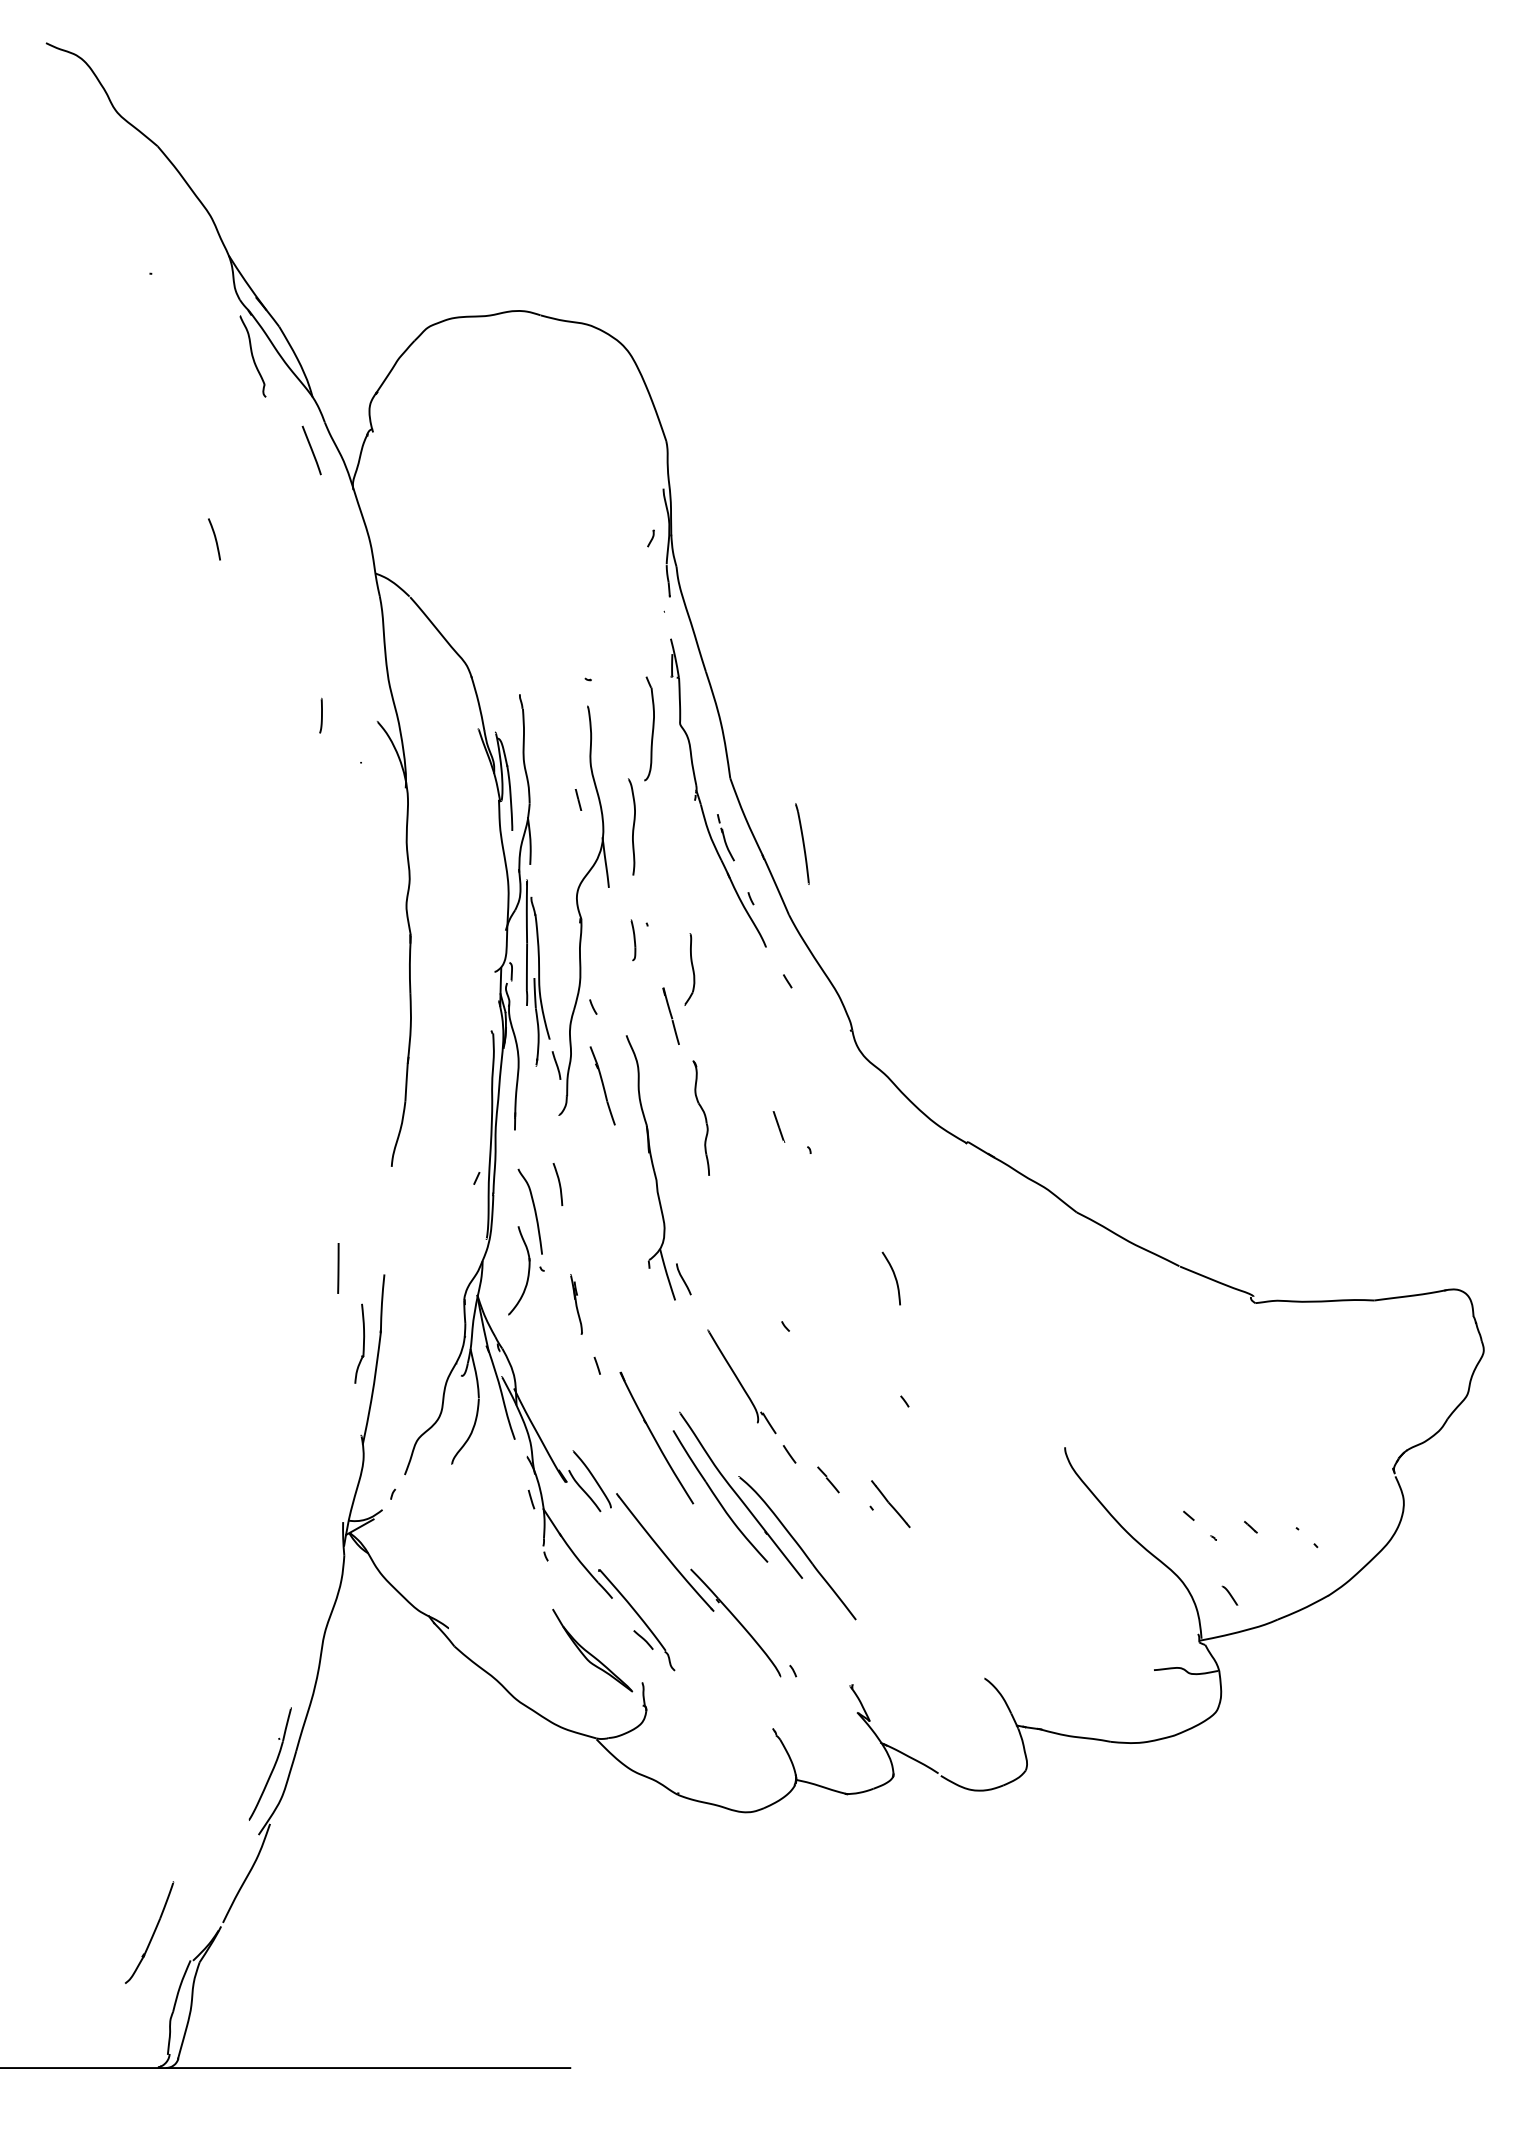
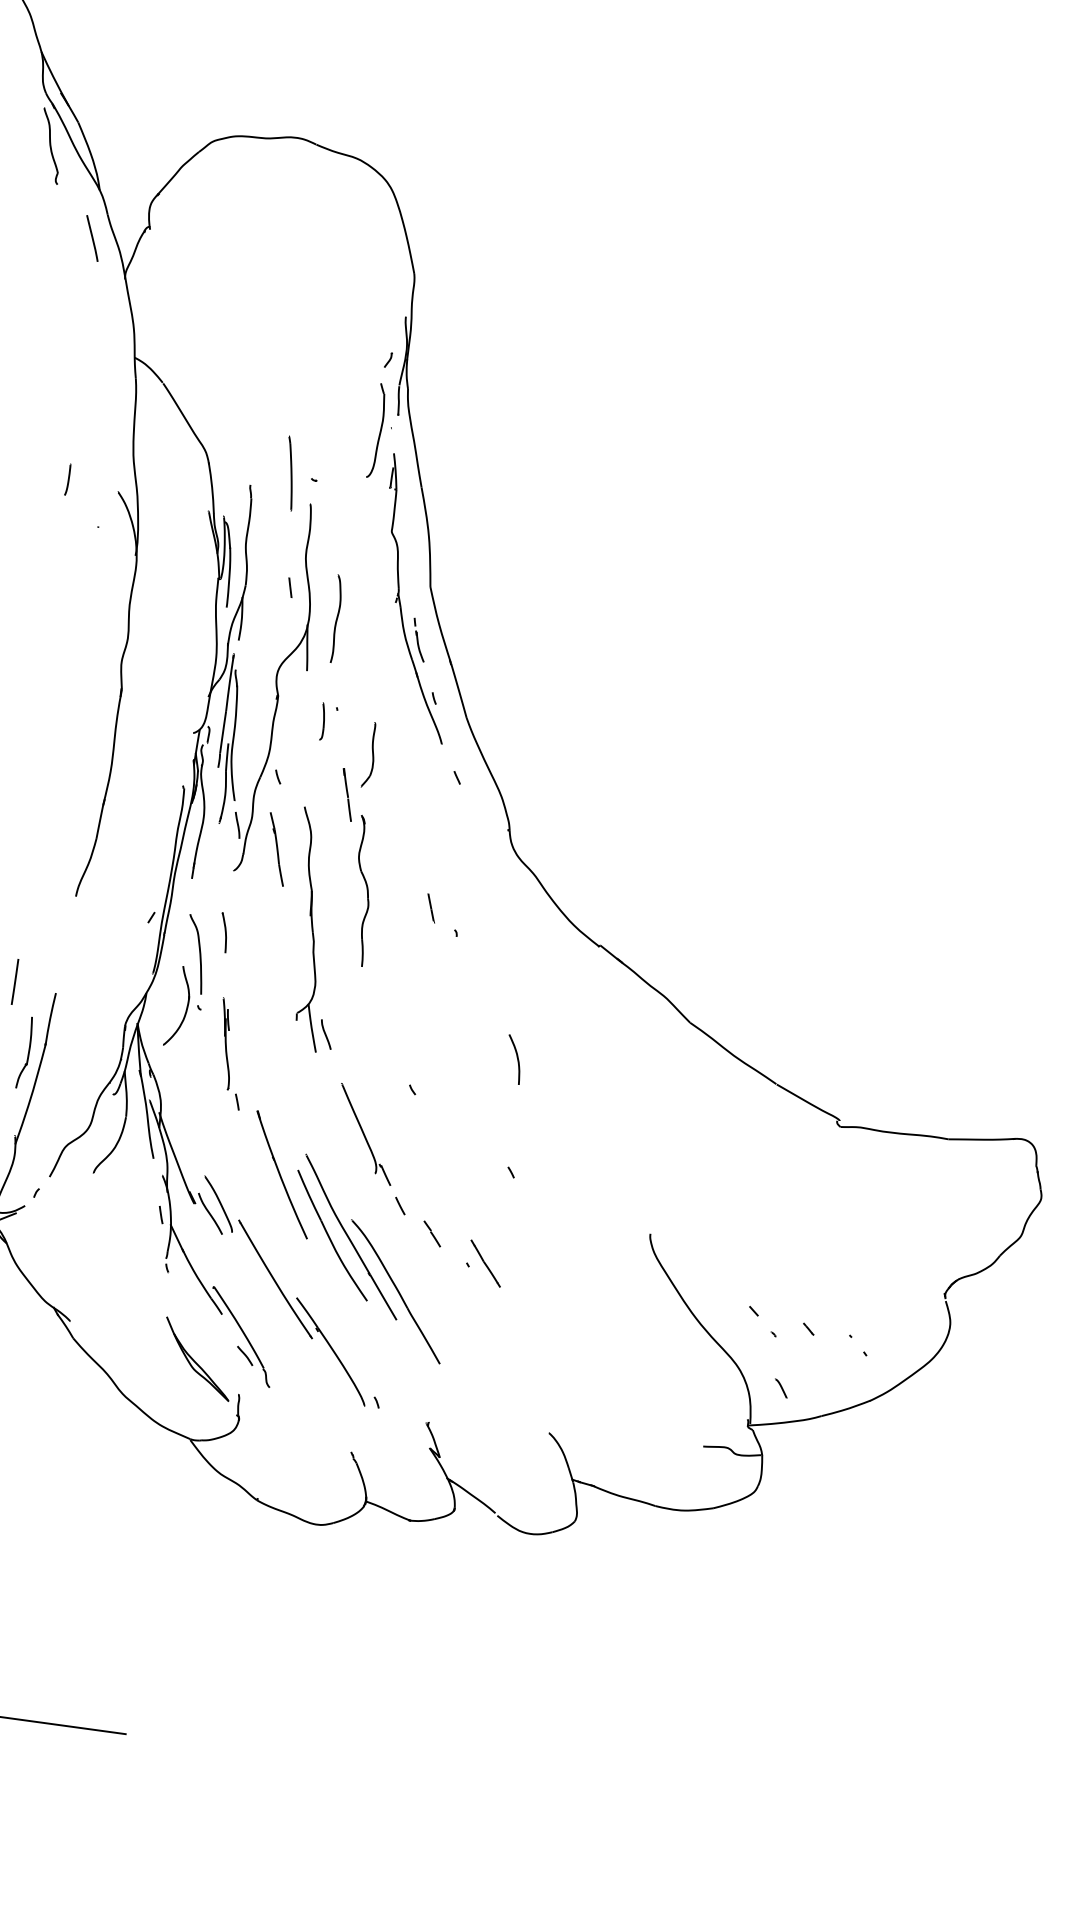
part: (649, 728) -> (377, 430), moved
part: (802, 843) -> (290, 473), moved
part: (701, 1117) -> (362, 890), size x1.43
part: (576, 1304) -> (226, 1044), size x1.67

